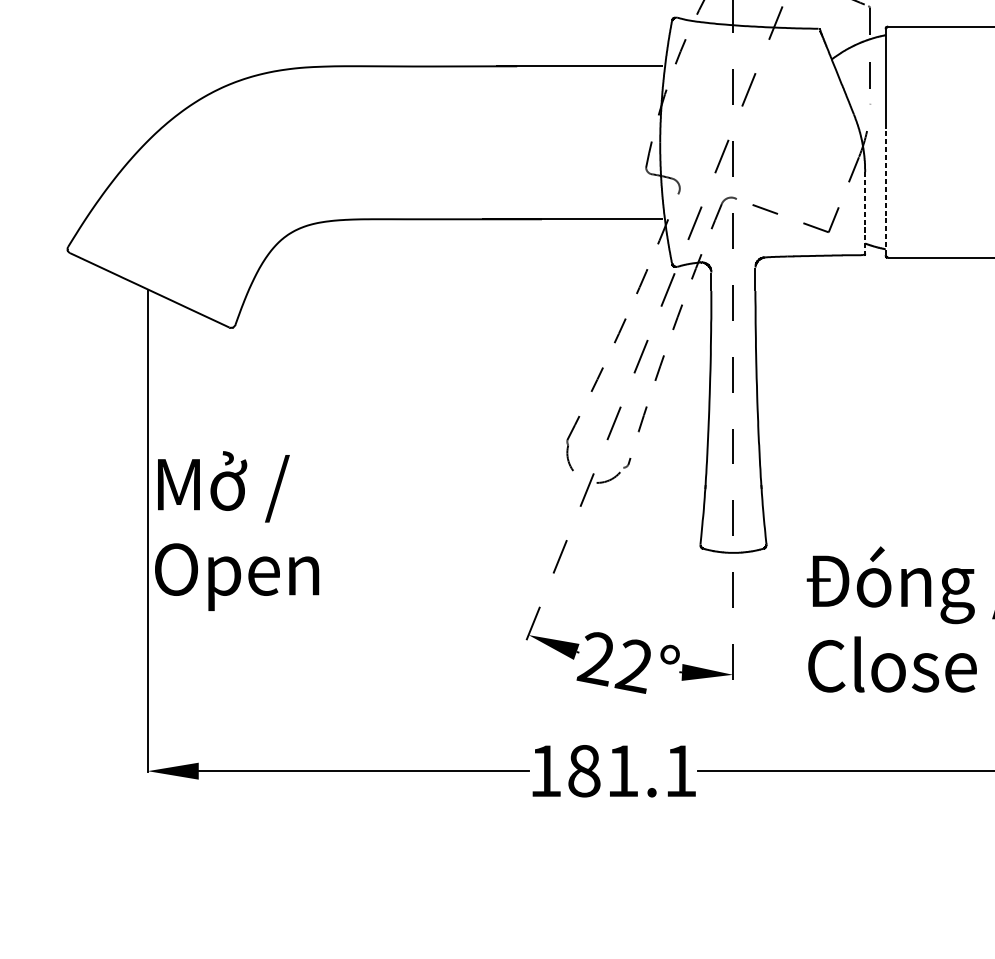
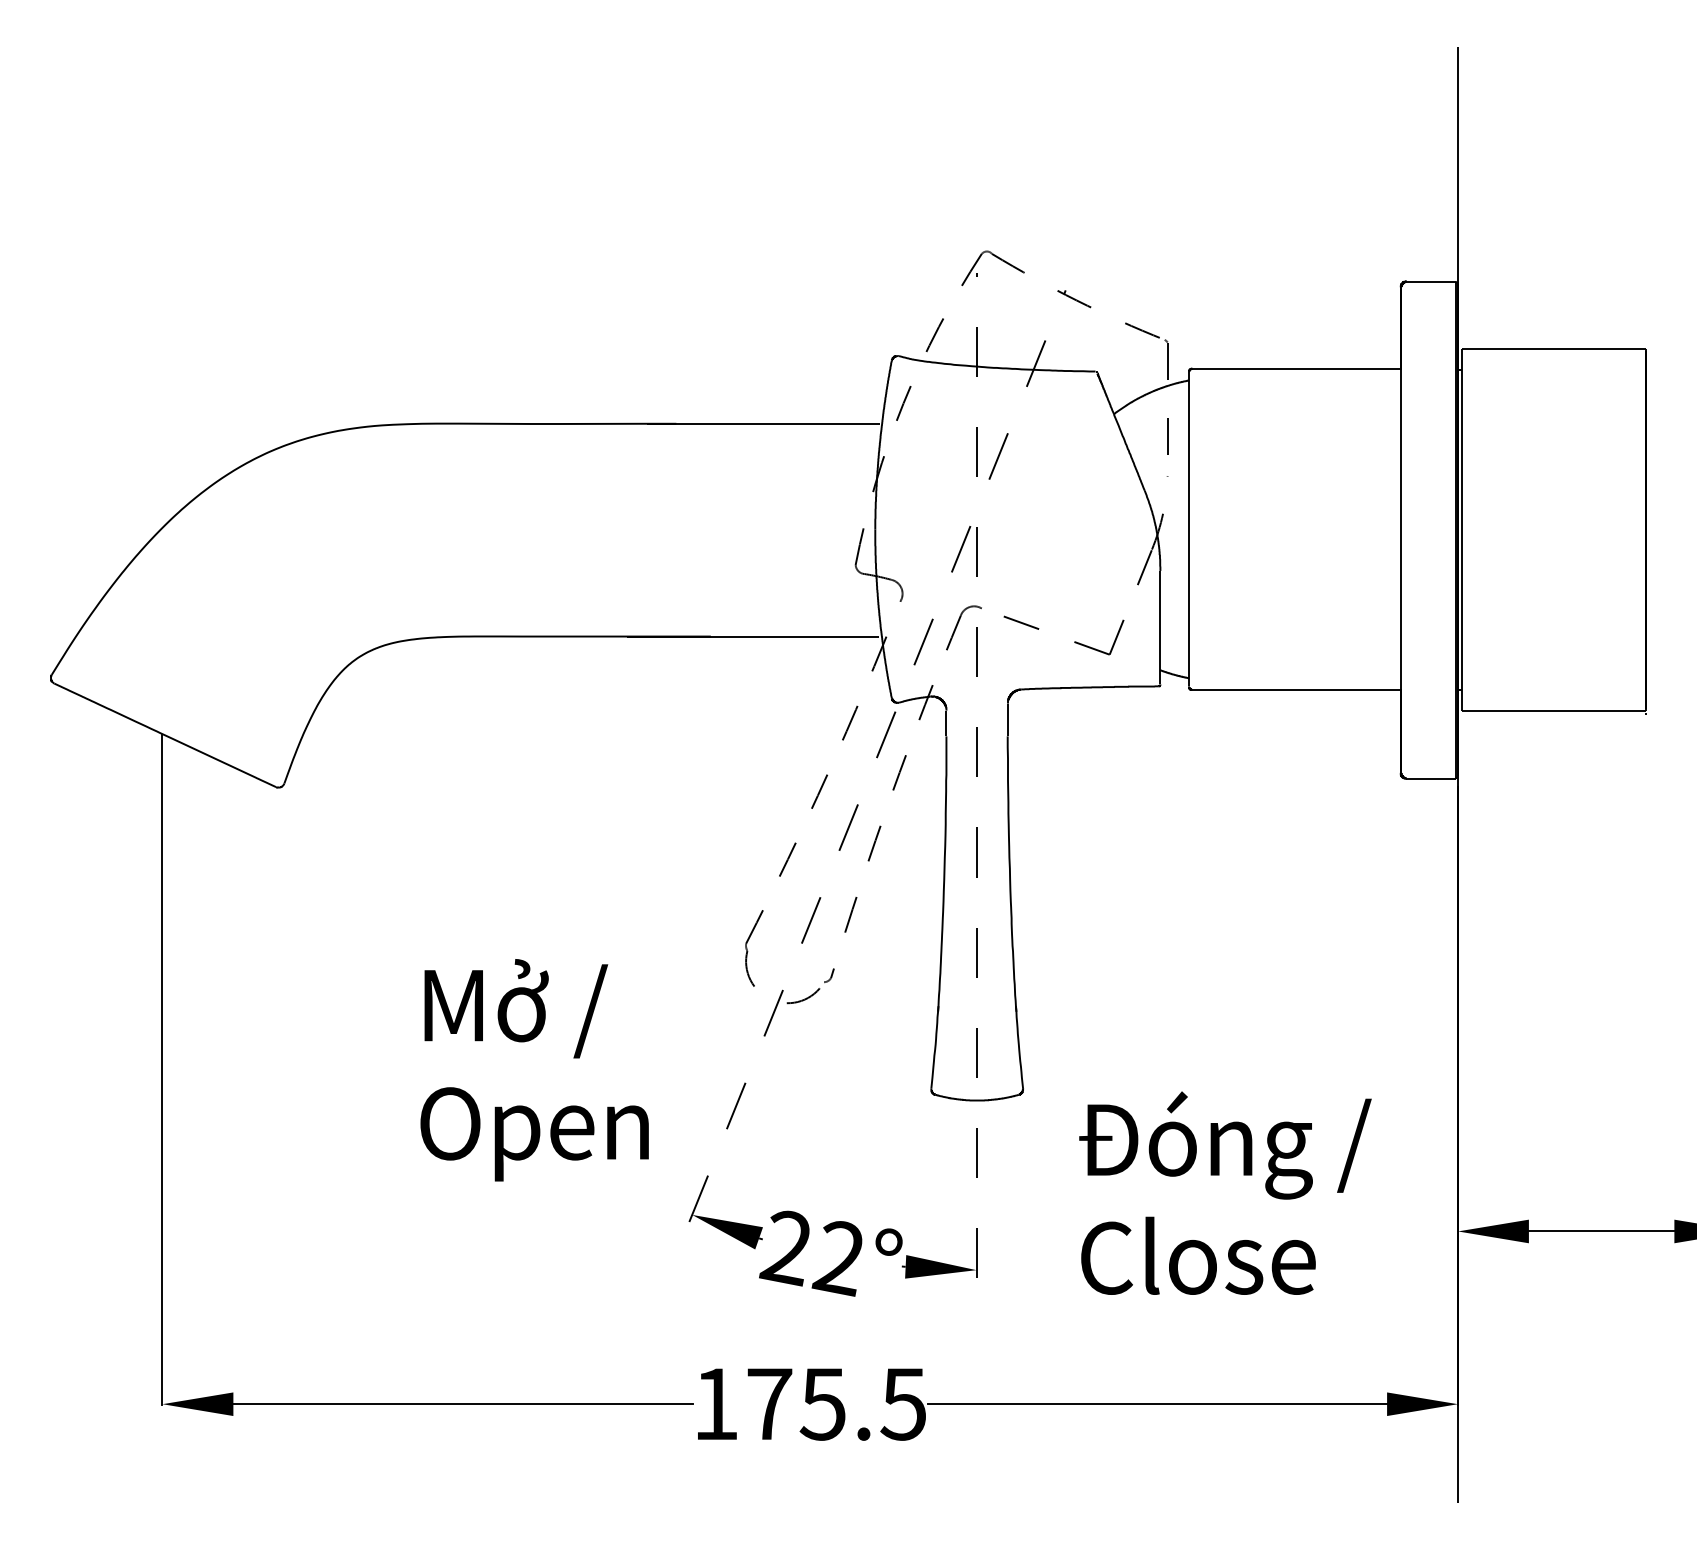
line: (885, 190) -> (1188, 596), dashed -> solid
line: (865, 212) -> (1160, 627), dashed -> solid
text: (236, 531) -> (534, 1070), moved
text: (632, 770) -> (836, 1403), 181.1 -> 175.5

